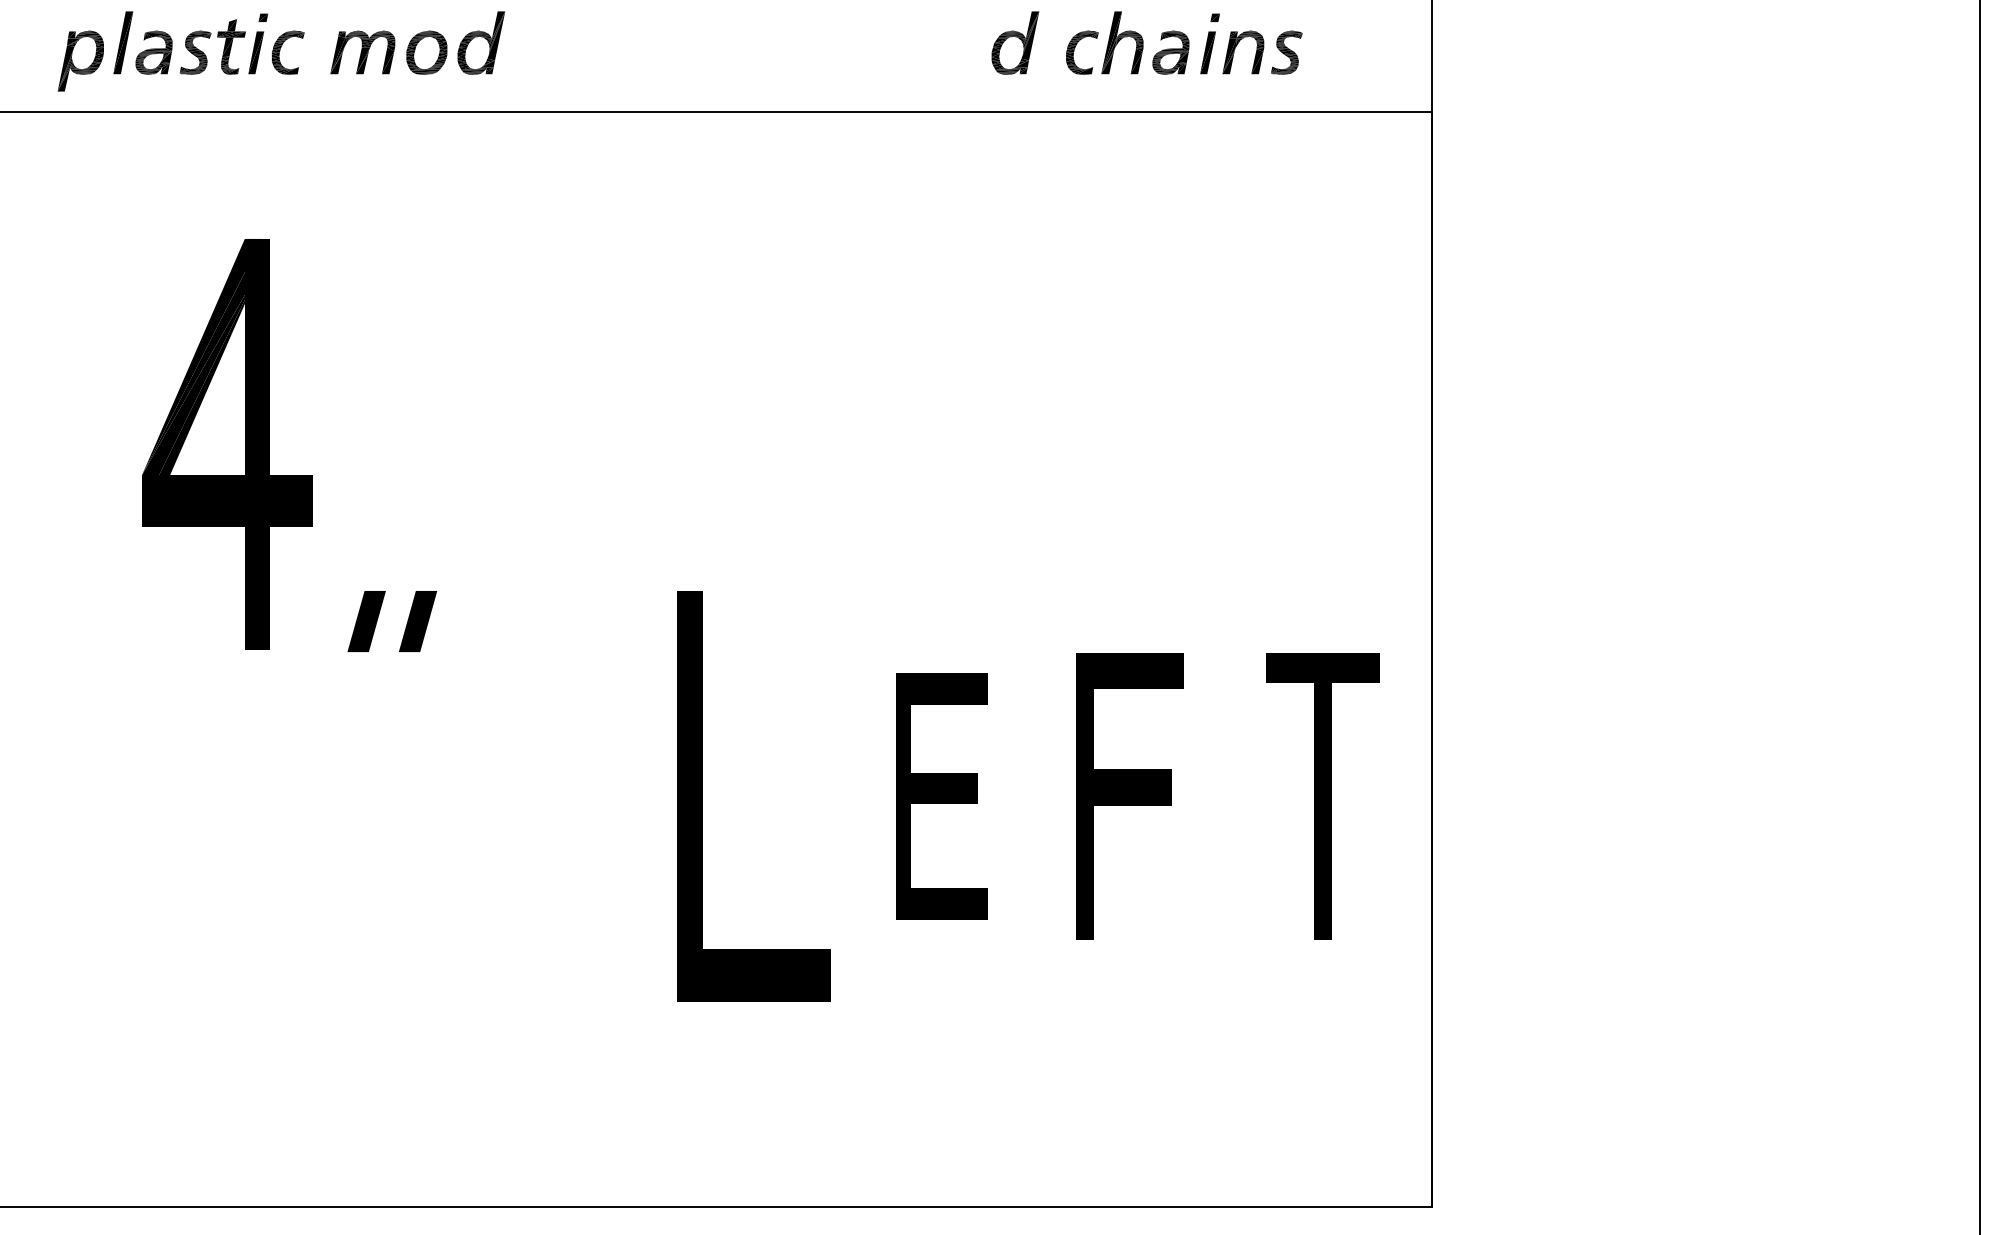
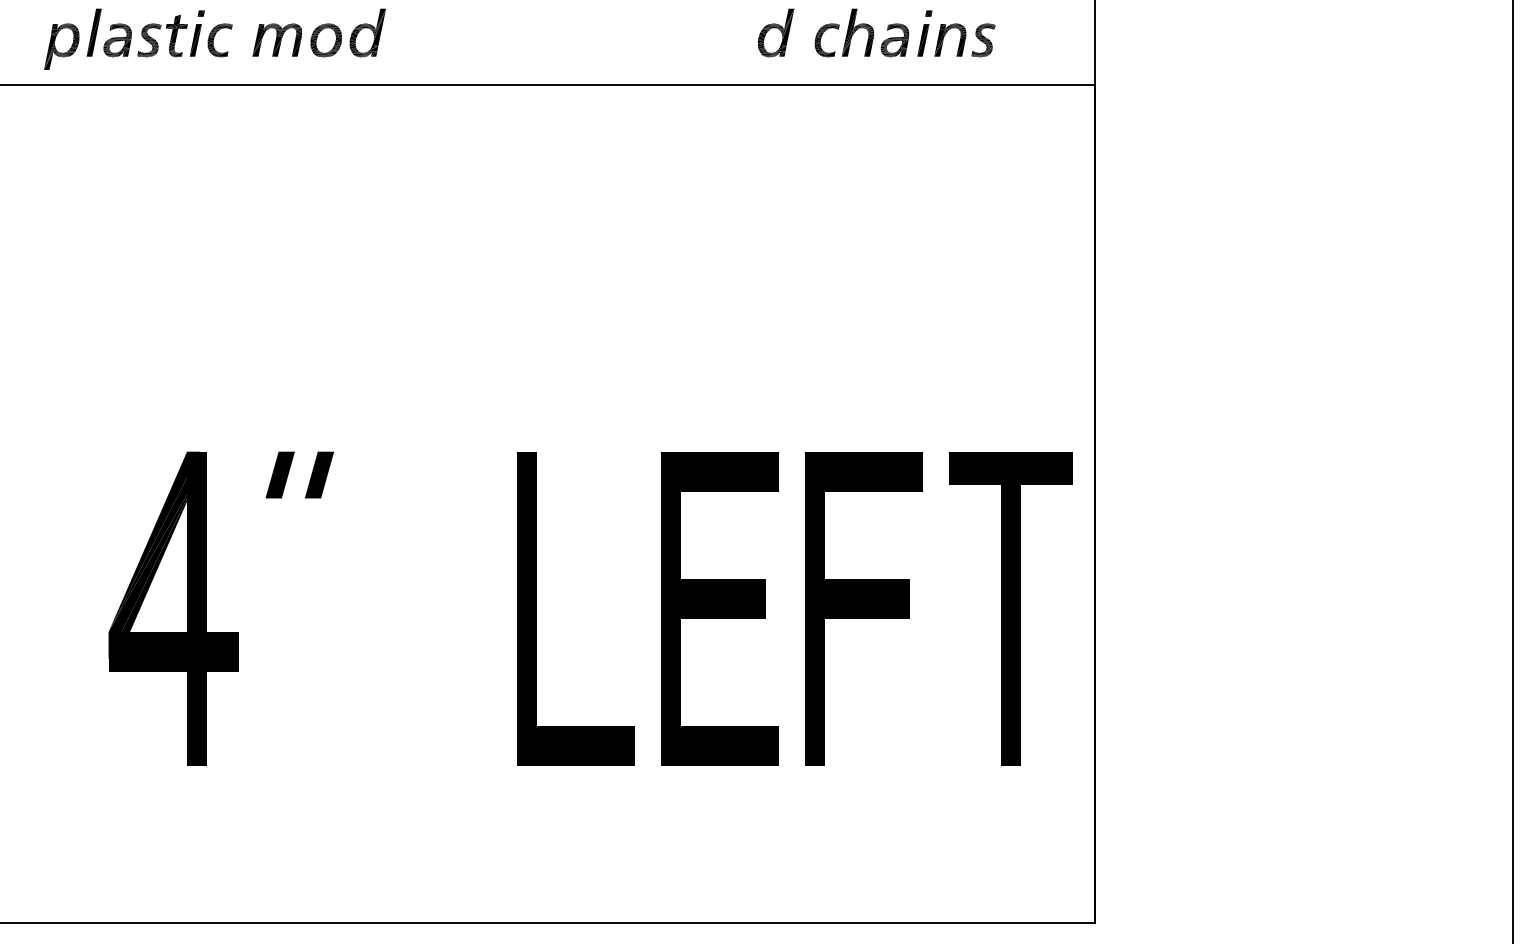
part: (227, 444) -> (173, 608), moved
part: (941, 796) -> (719, 608), size x1.67
part: (1129, 796) -> (863, 608), size x1.43
part: (1322, 796) -> (1010, 608), size x1.43

